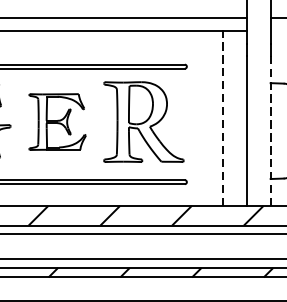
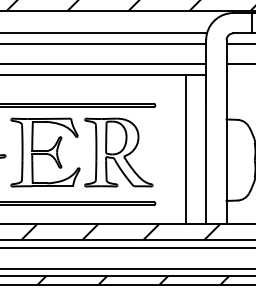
line: (222, 118) -> (185, 149), dashed -> solid
part: (57, 122) -> (45, 152), size x1.43
line: (270, 130) -> (226, 159), dashed -> solid

